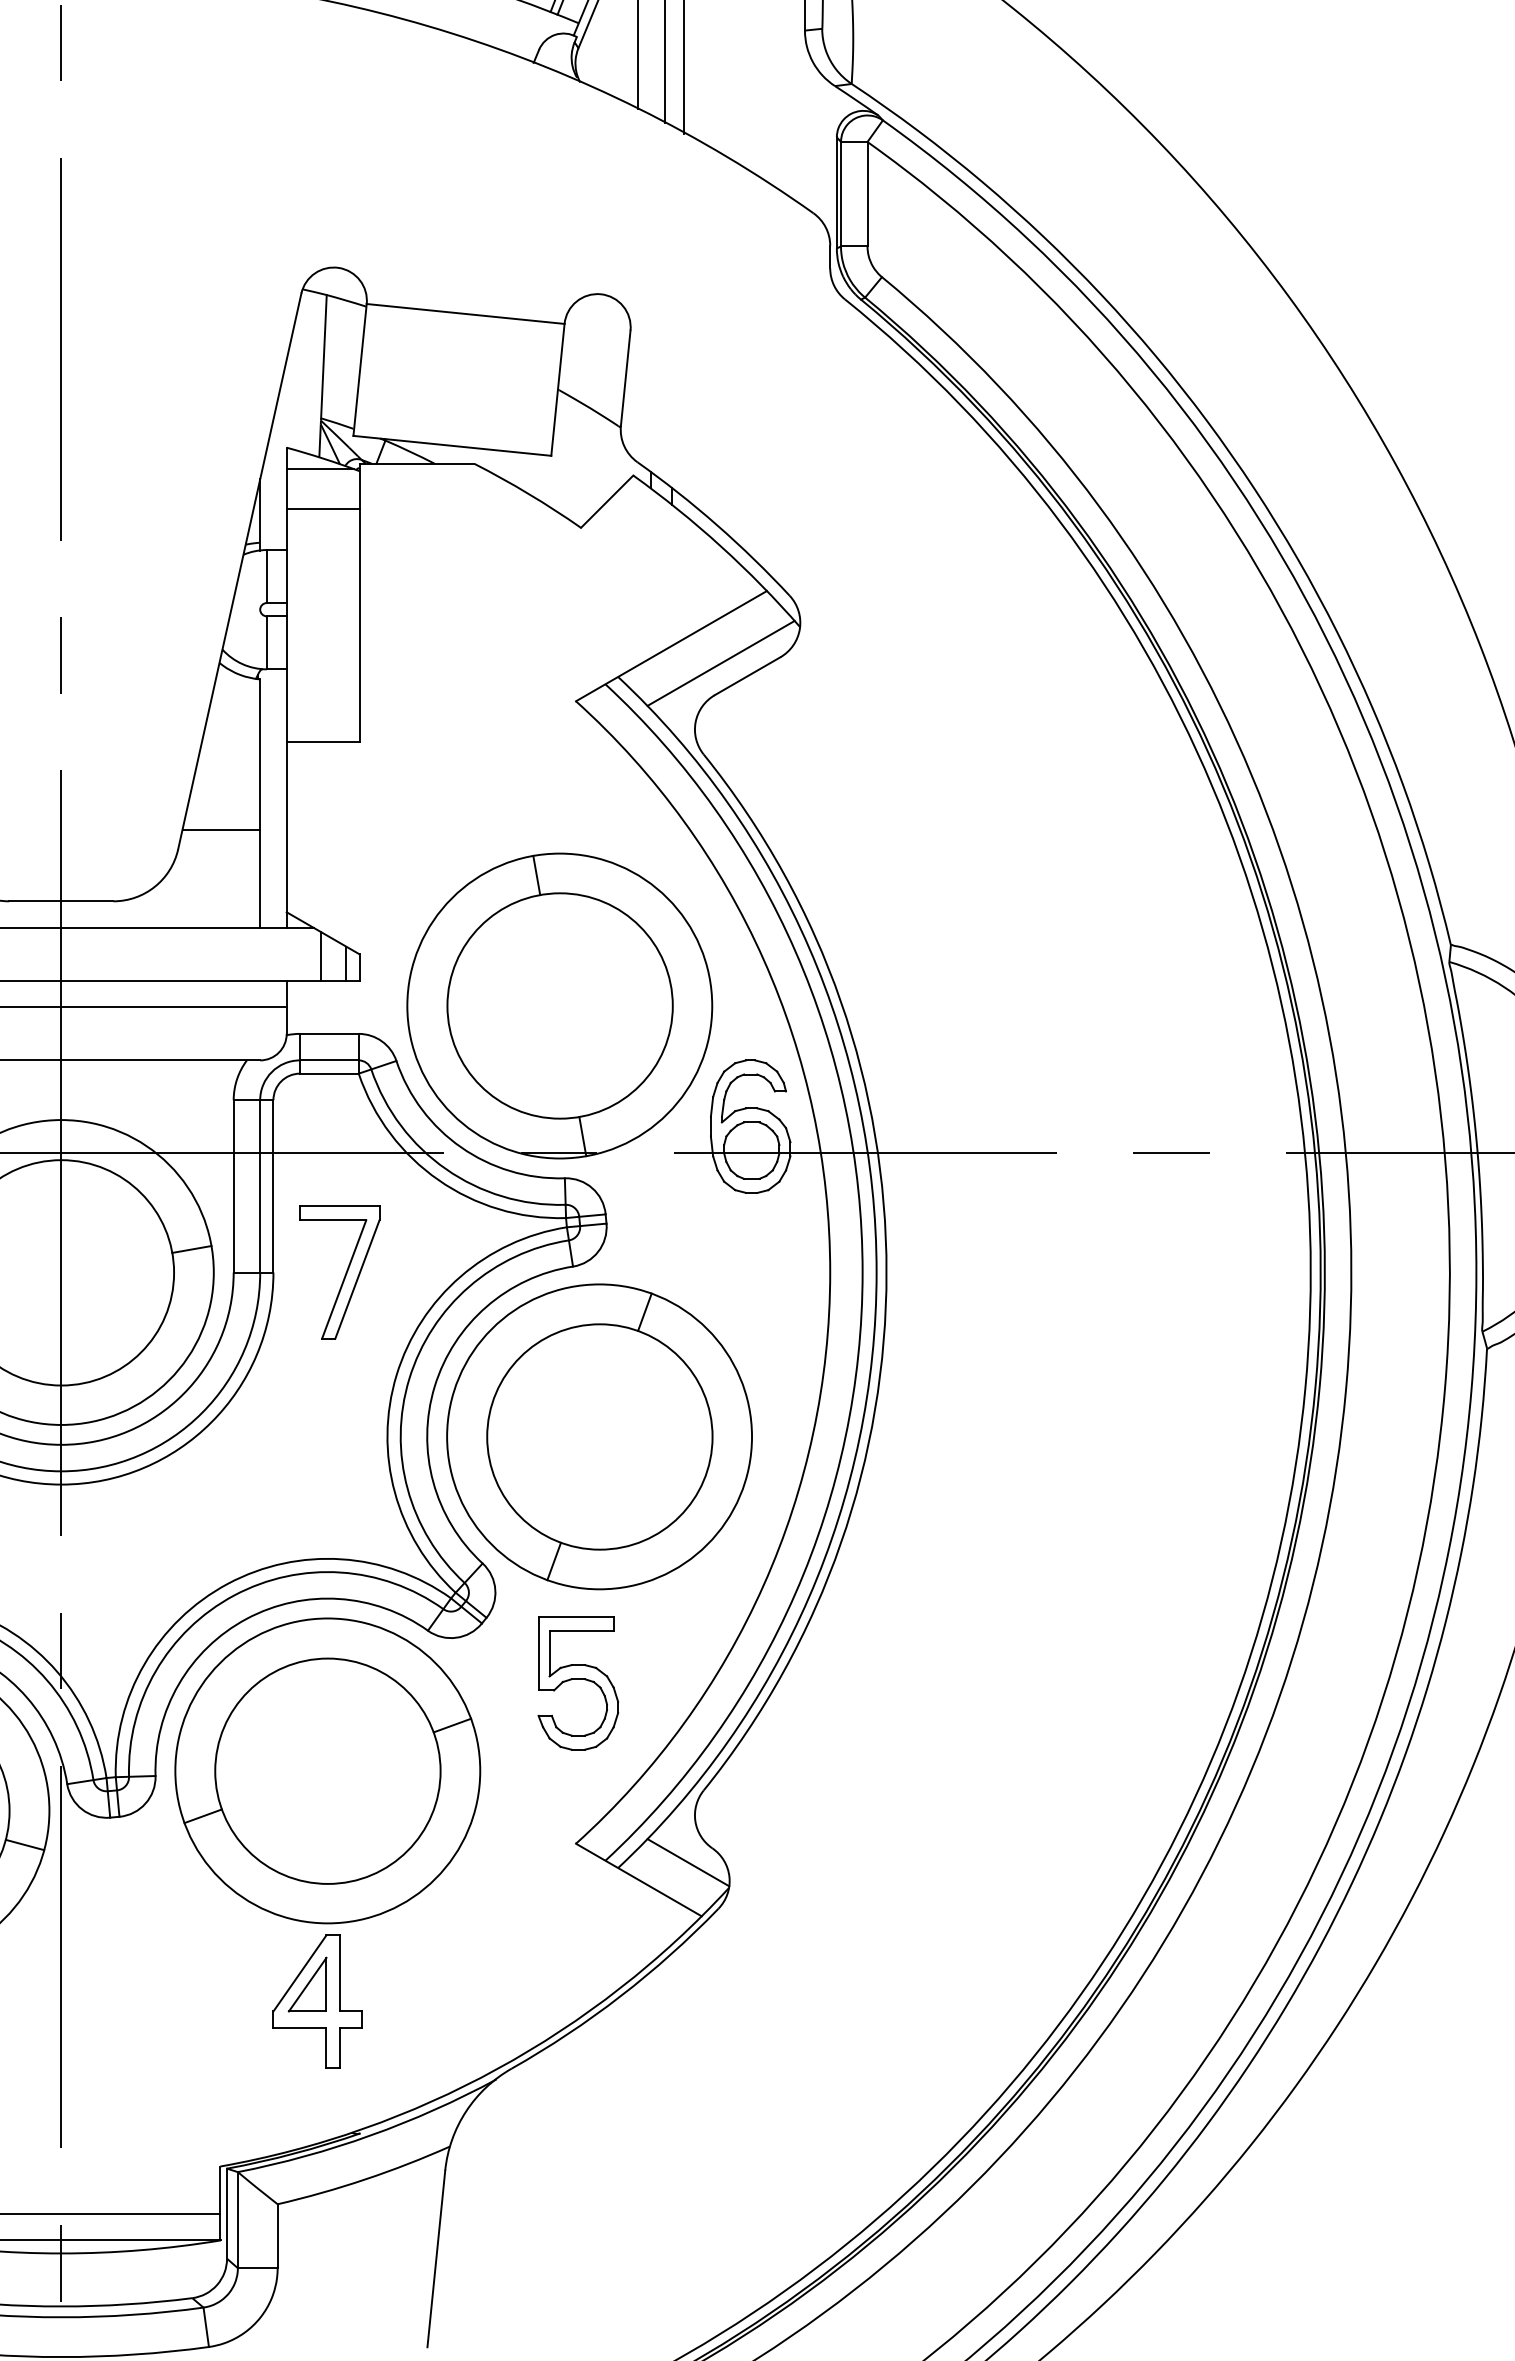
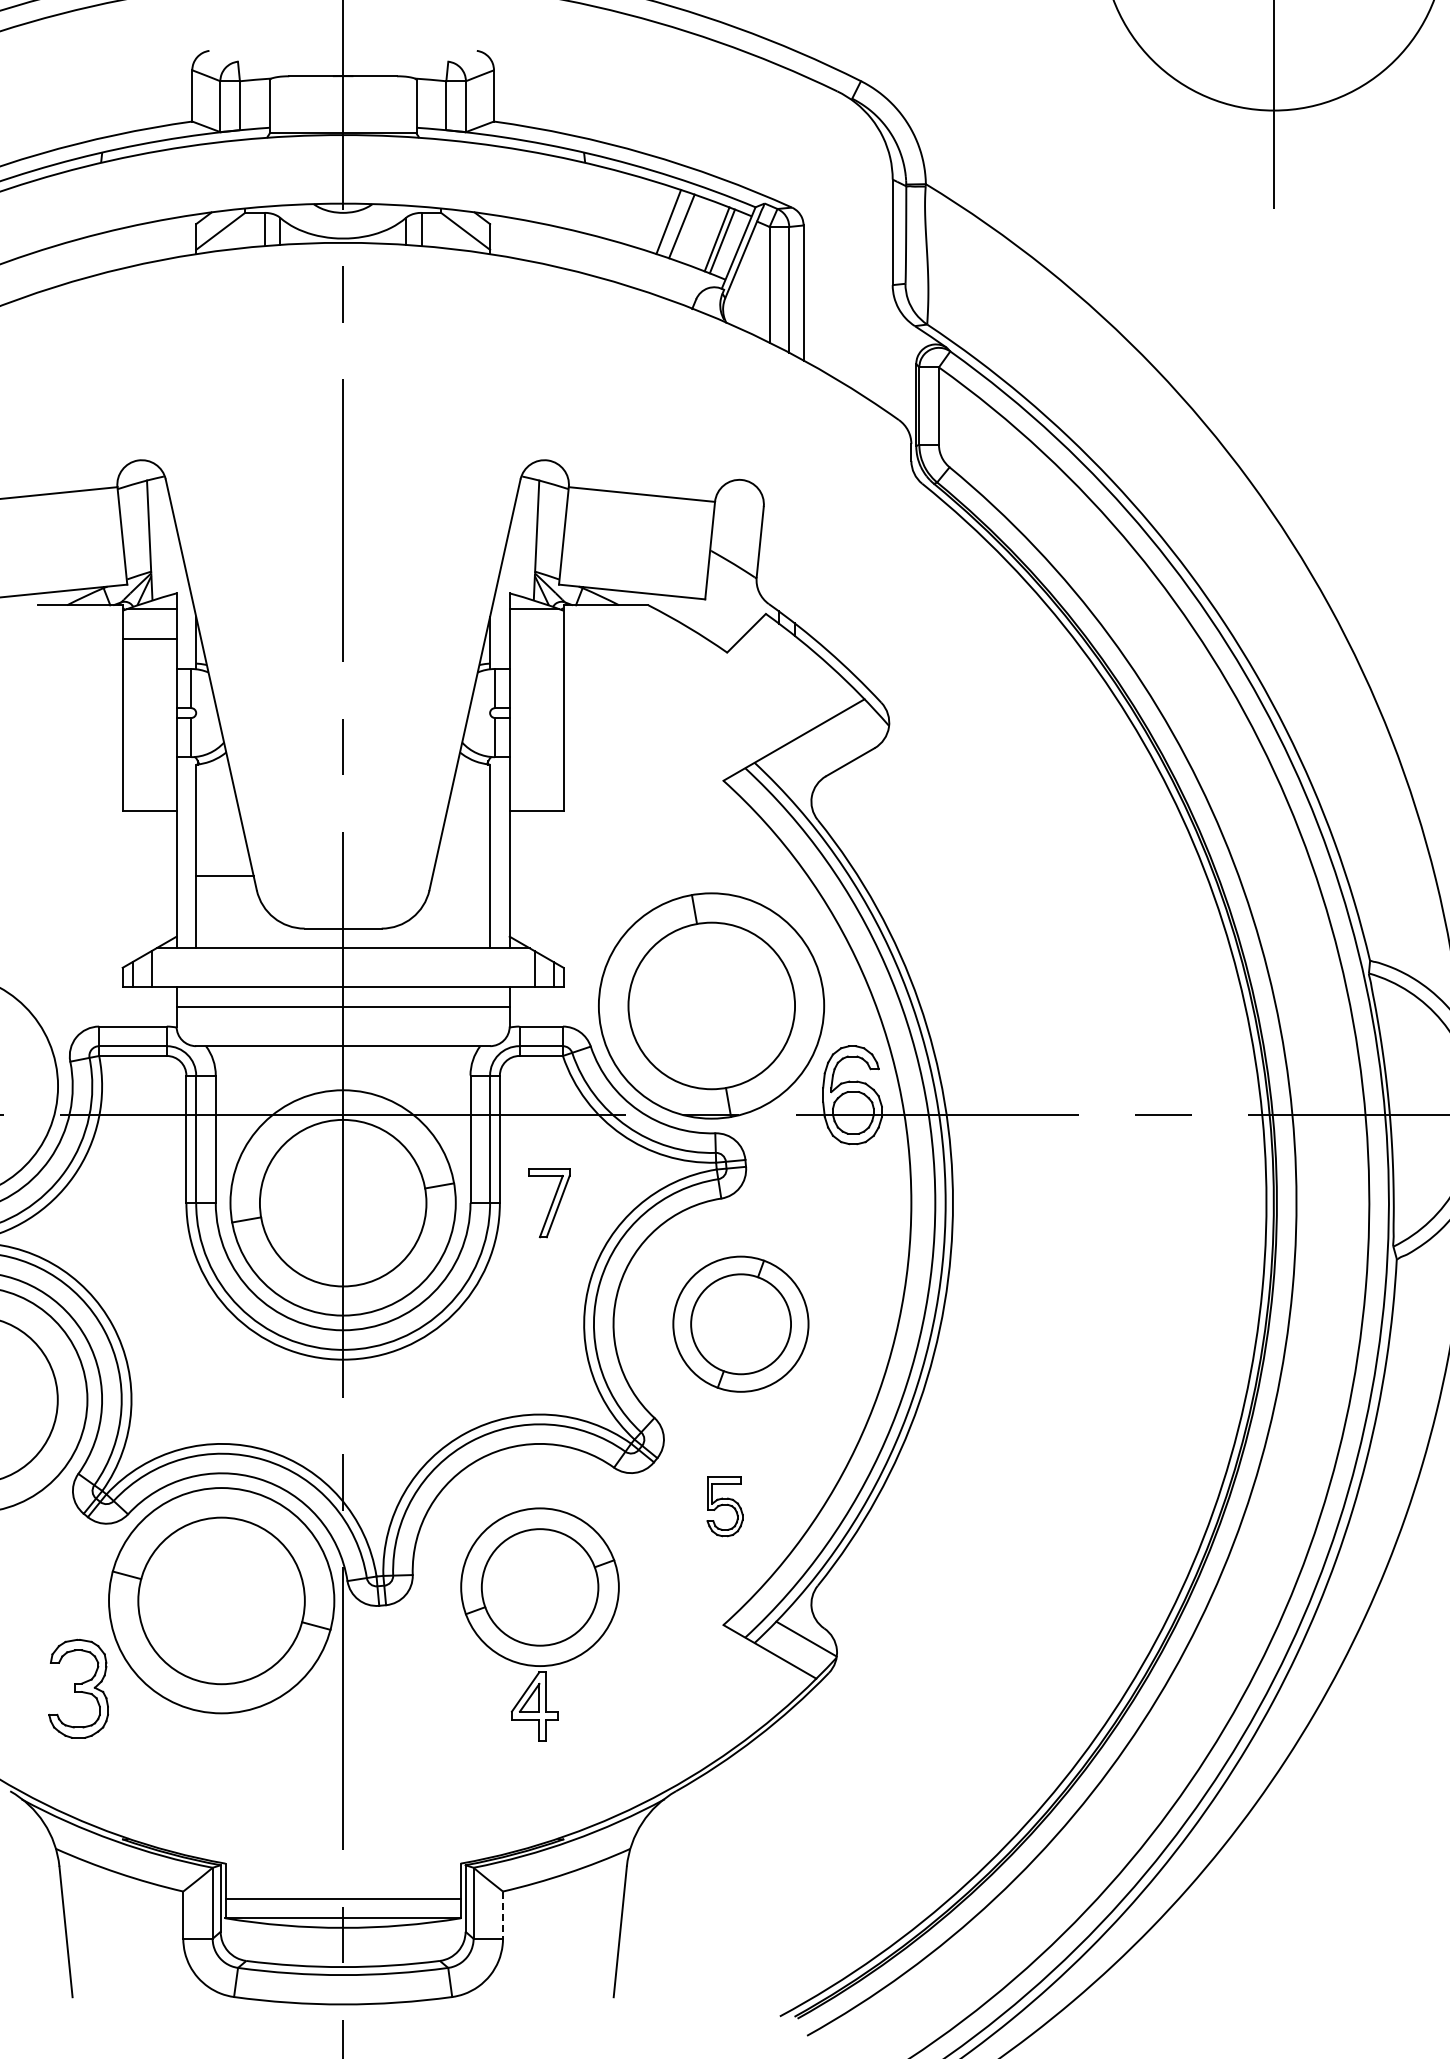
line: (322, 508) -> (536, 638), removed
line: (720, 663) -> (830, 752), removed
line: (221, 829) -> (461, 875), removed
part: (340, 1271) -> (549, 1202), size x0.7
part: (599, 1435) -> (740, 1323), size x0.6
part: (577, 1683) -> (724, 1506), size x0.6
part: (327, 1842) -> (539, 1624), size x0.7
line: (278, 2236) -> (503, 1915), solid -> dashed

